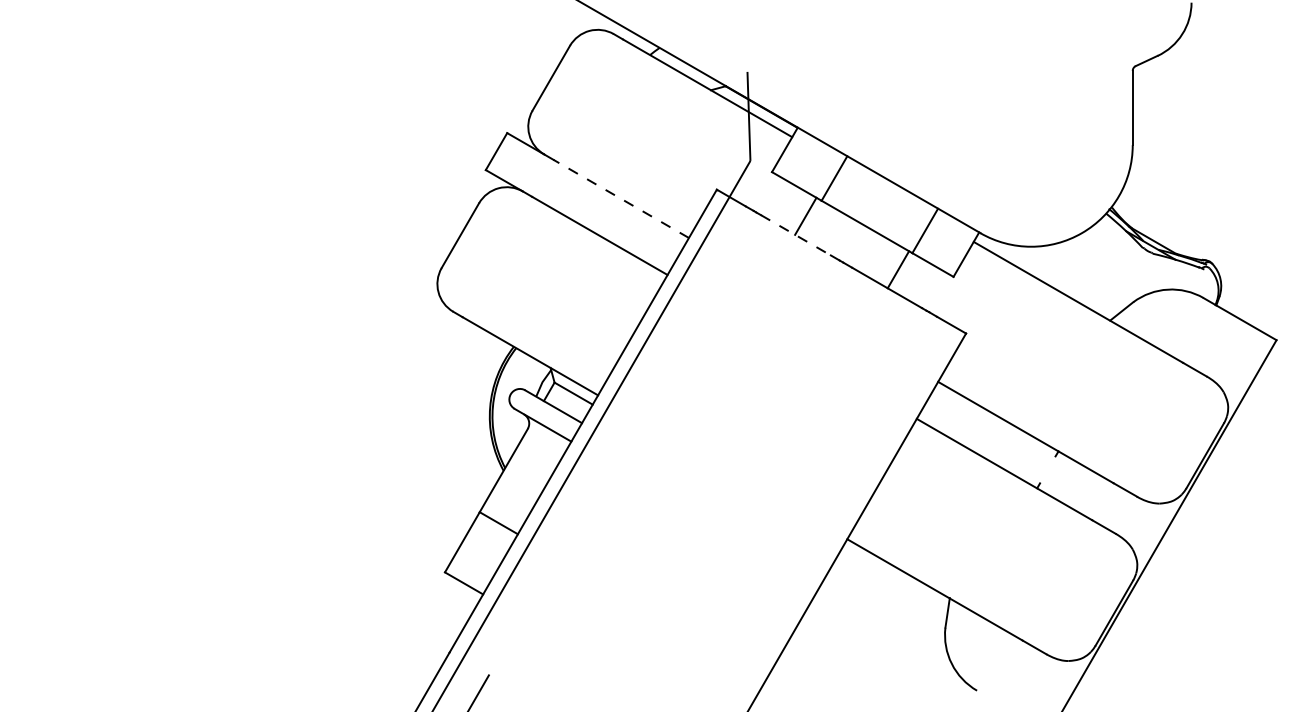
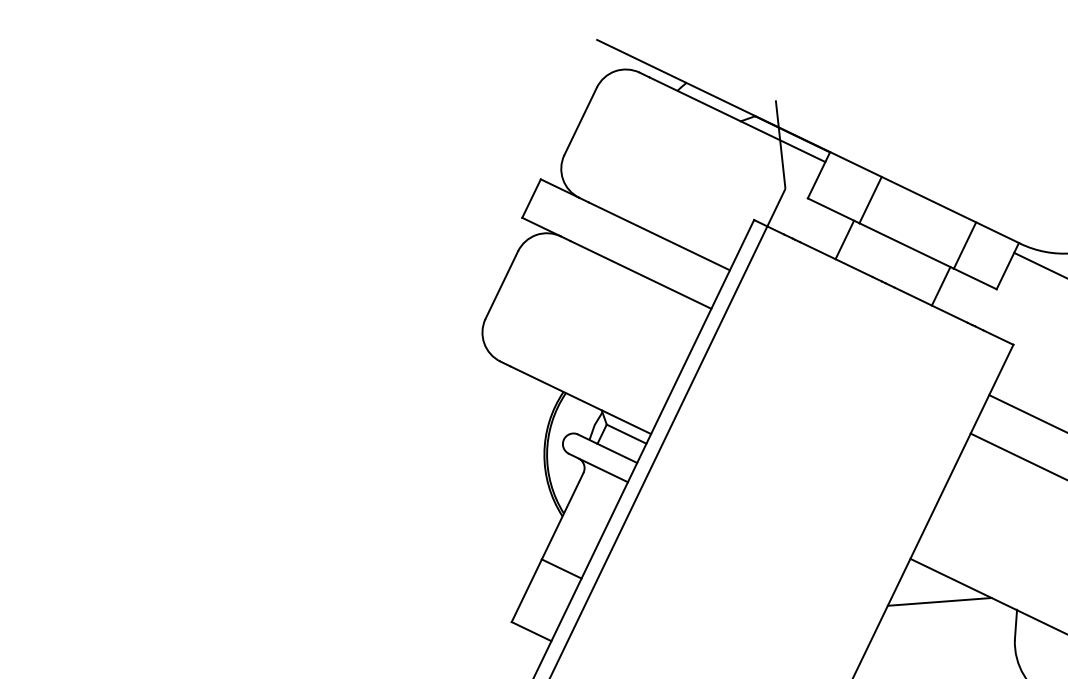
line: (620, 198) -> (658, 236), dashed -> solid
line: (796, 235) -> (836, 259), dashed -> solid
line: (873, 584) -> (939, 602), added

